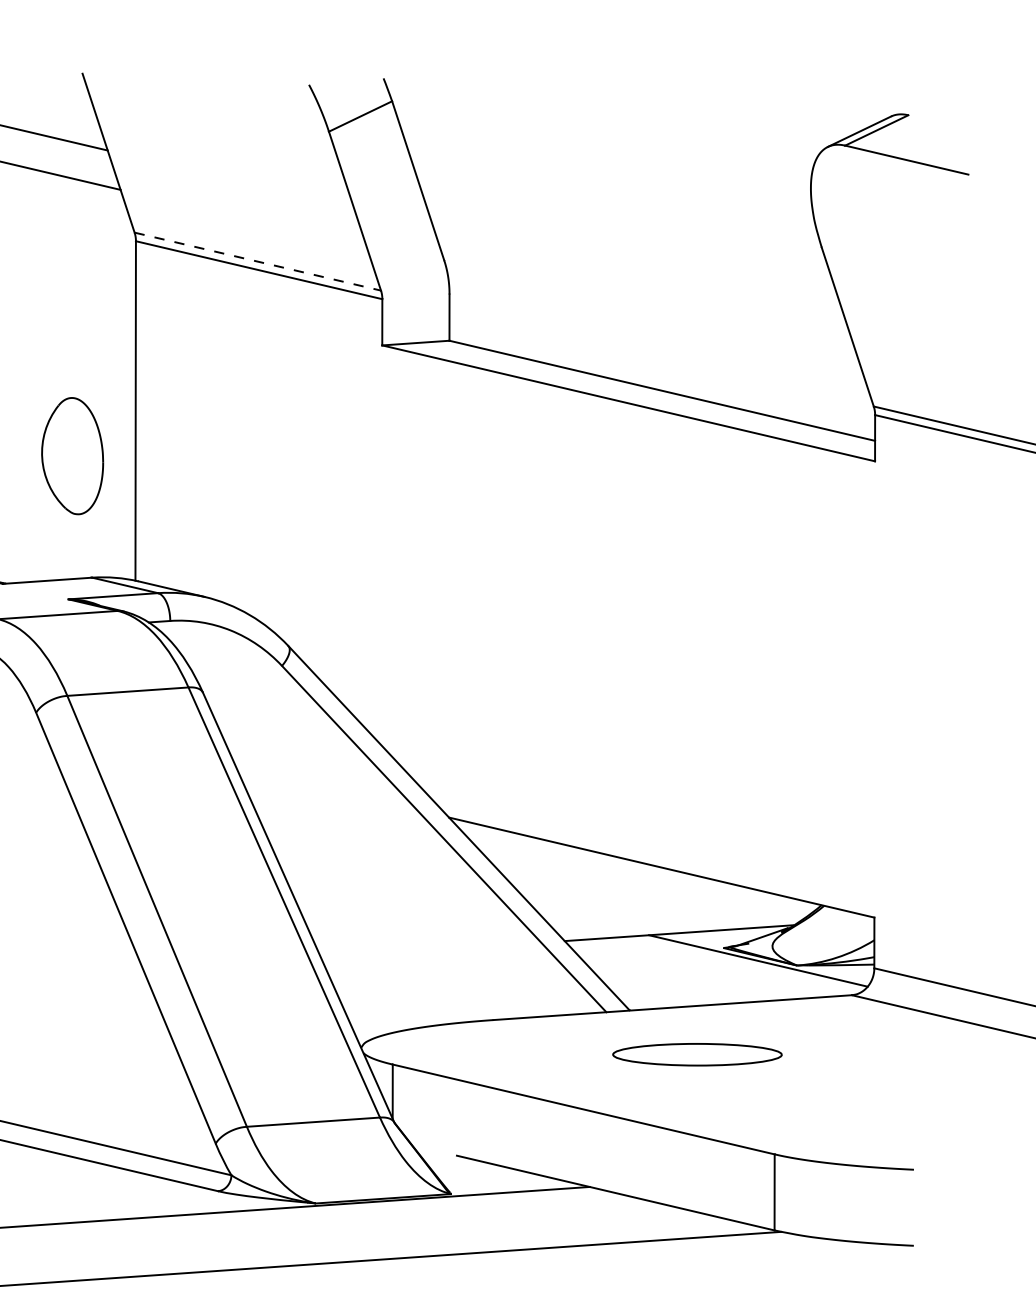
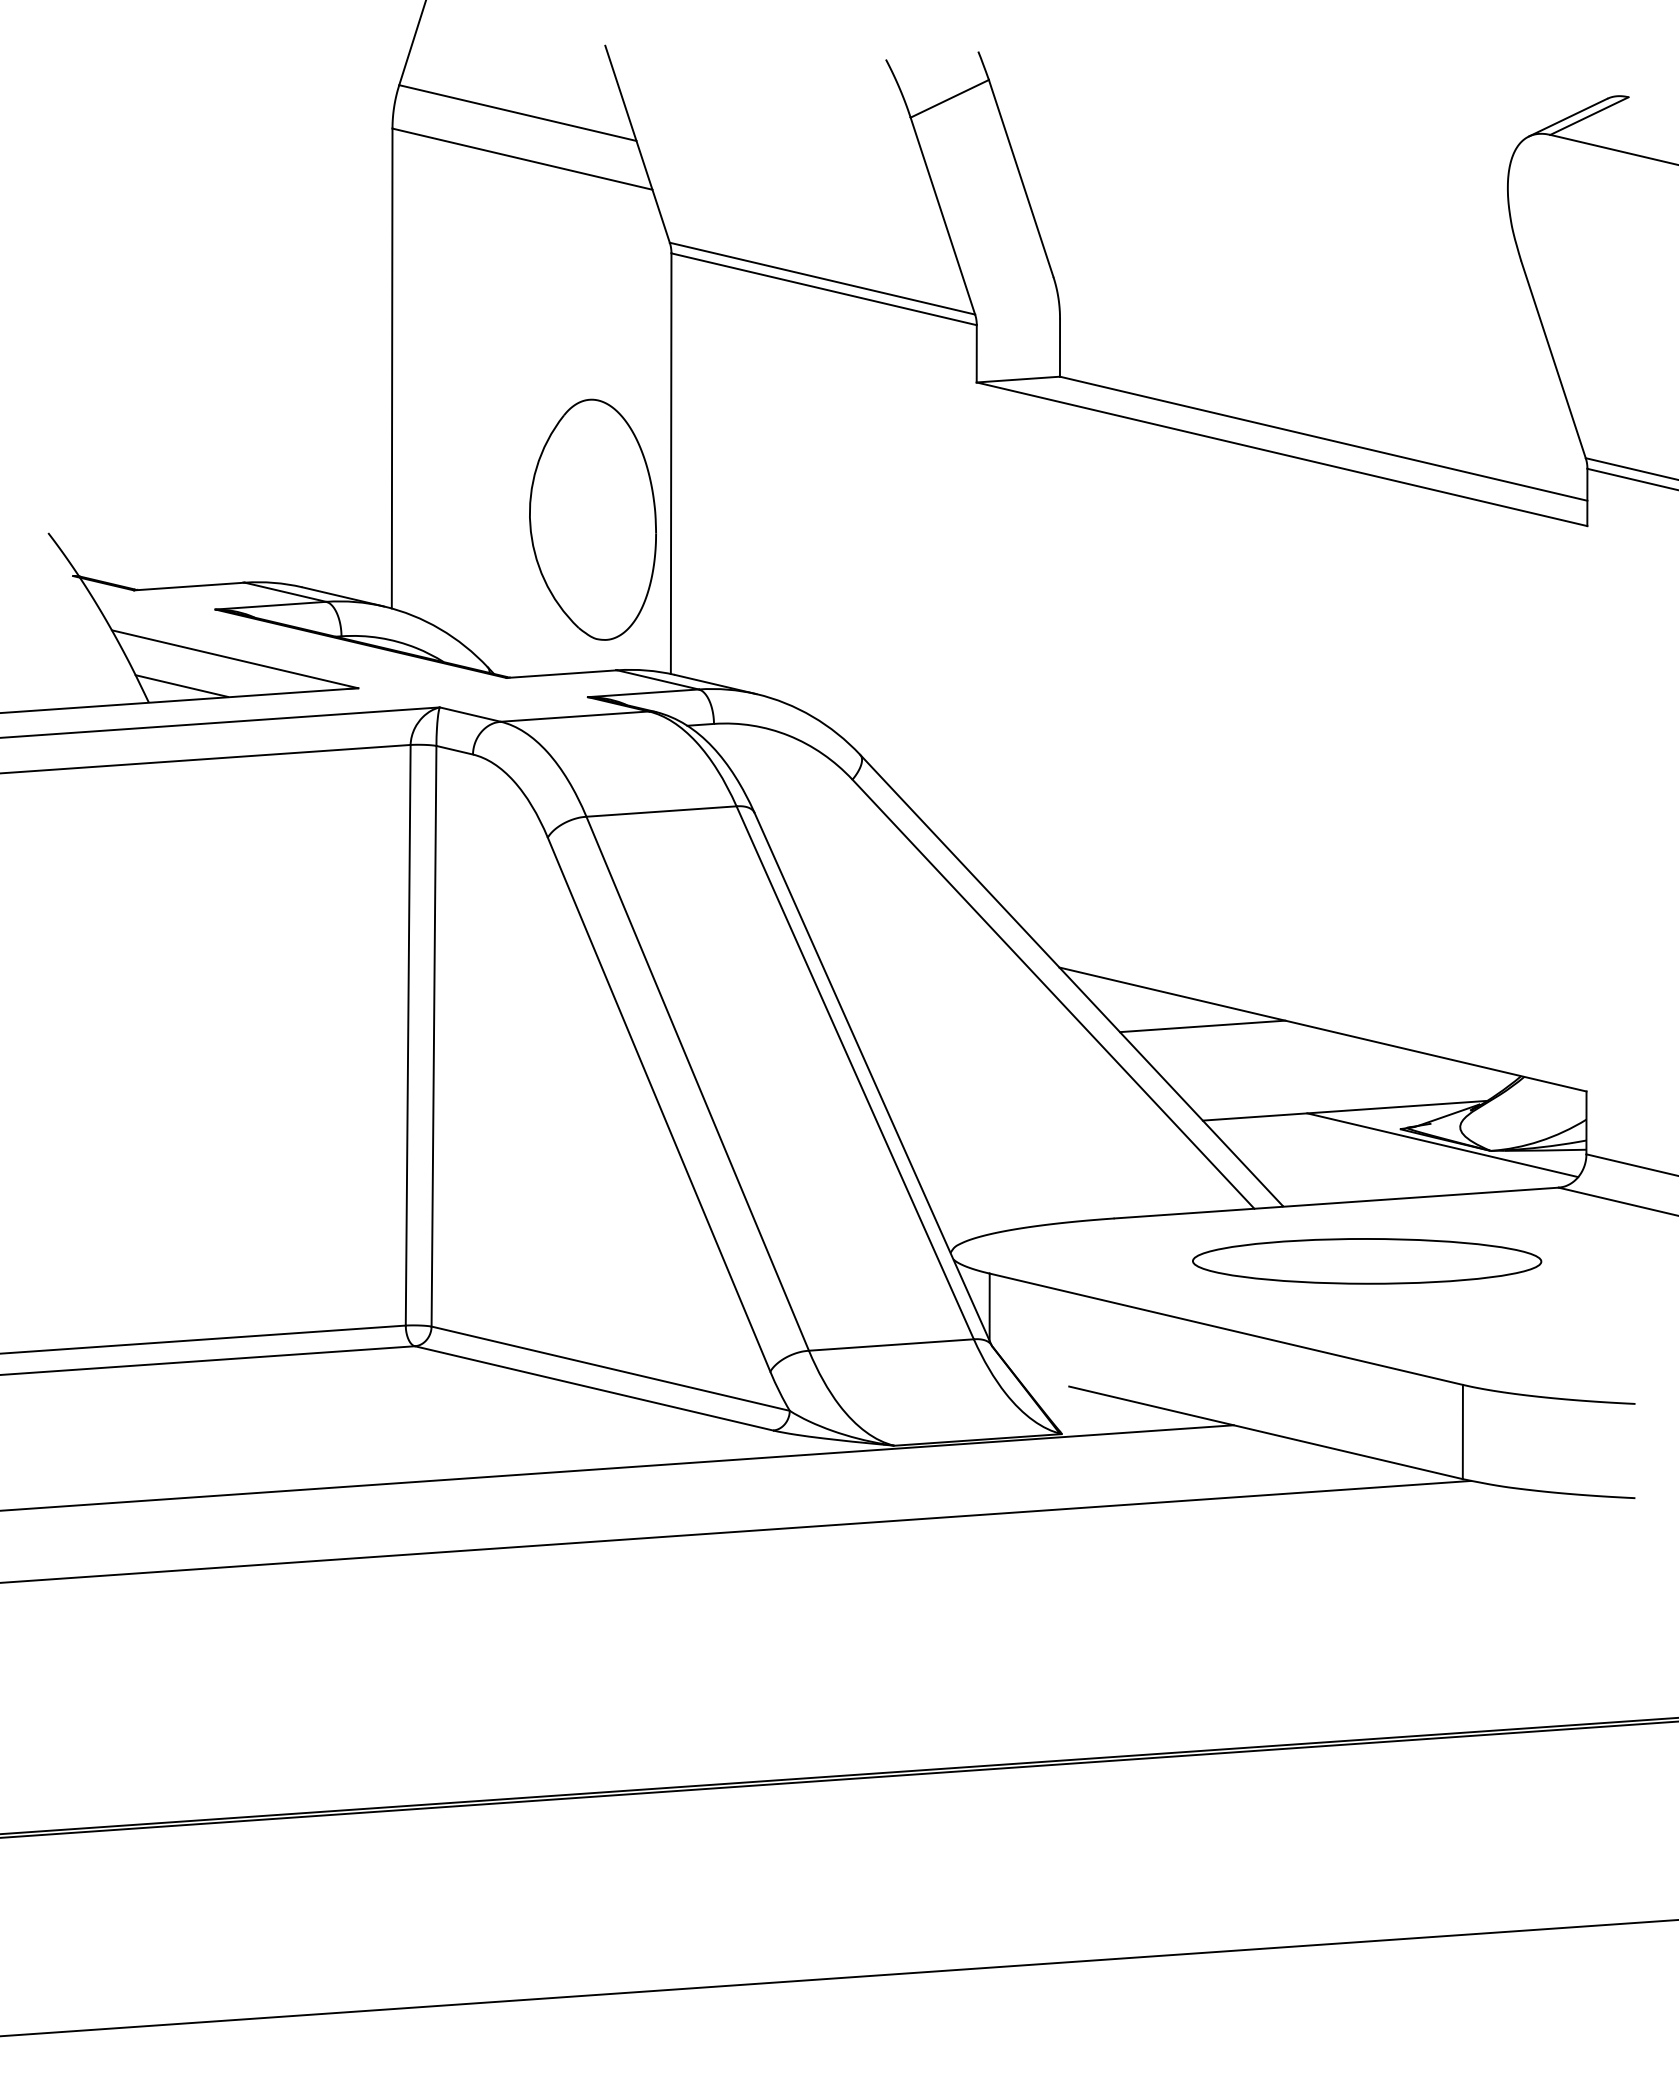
line: (257, 261) -> (822, 278), dashed -> solid
part: (72, 455) -> (592, 519), size x1.67
line: (564, 865) -> (1202, 1026), added
part: (697, 1054) -> (1367, 1261), size x1.67

